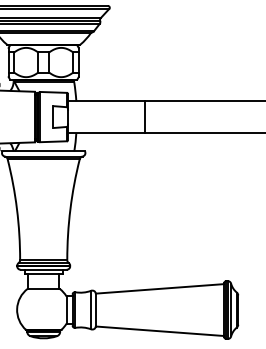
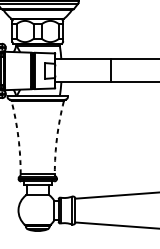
arc: (17, 209) -> (18, 137), solid -> dashed
arc: (70, 209) -> (57, 137), solid -> dashed

